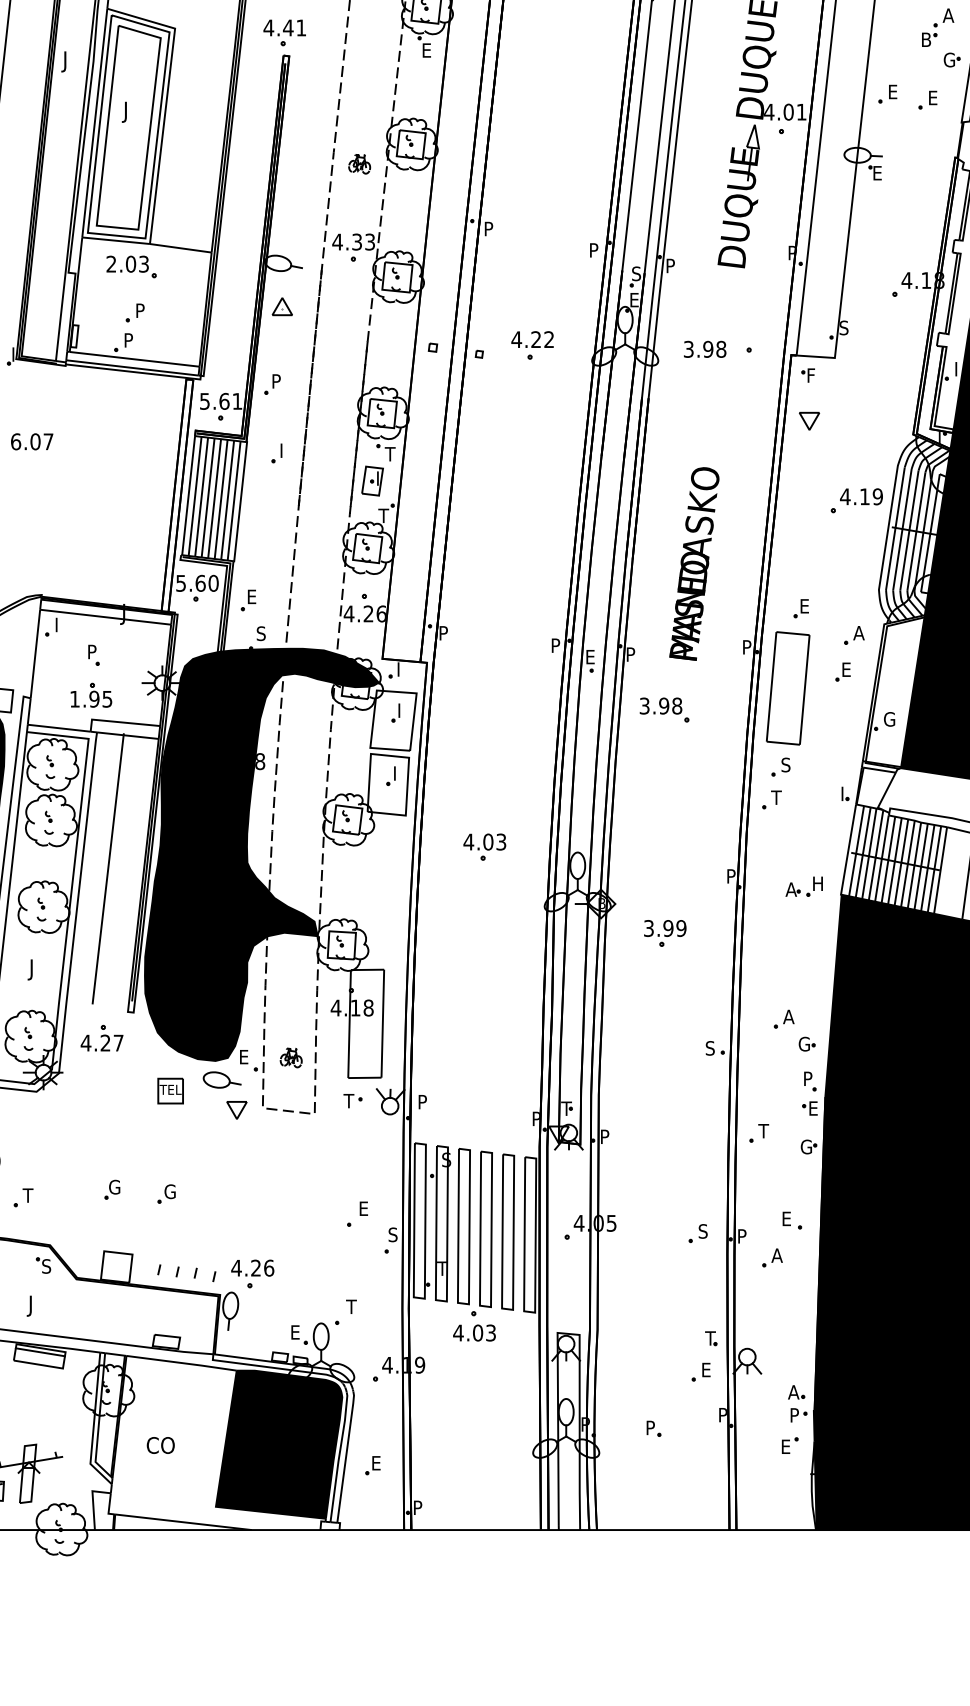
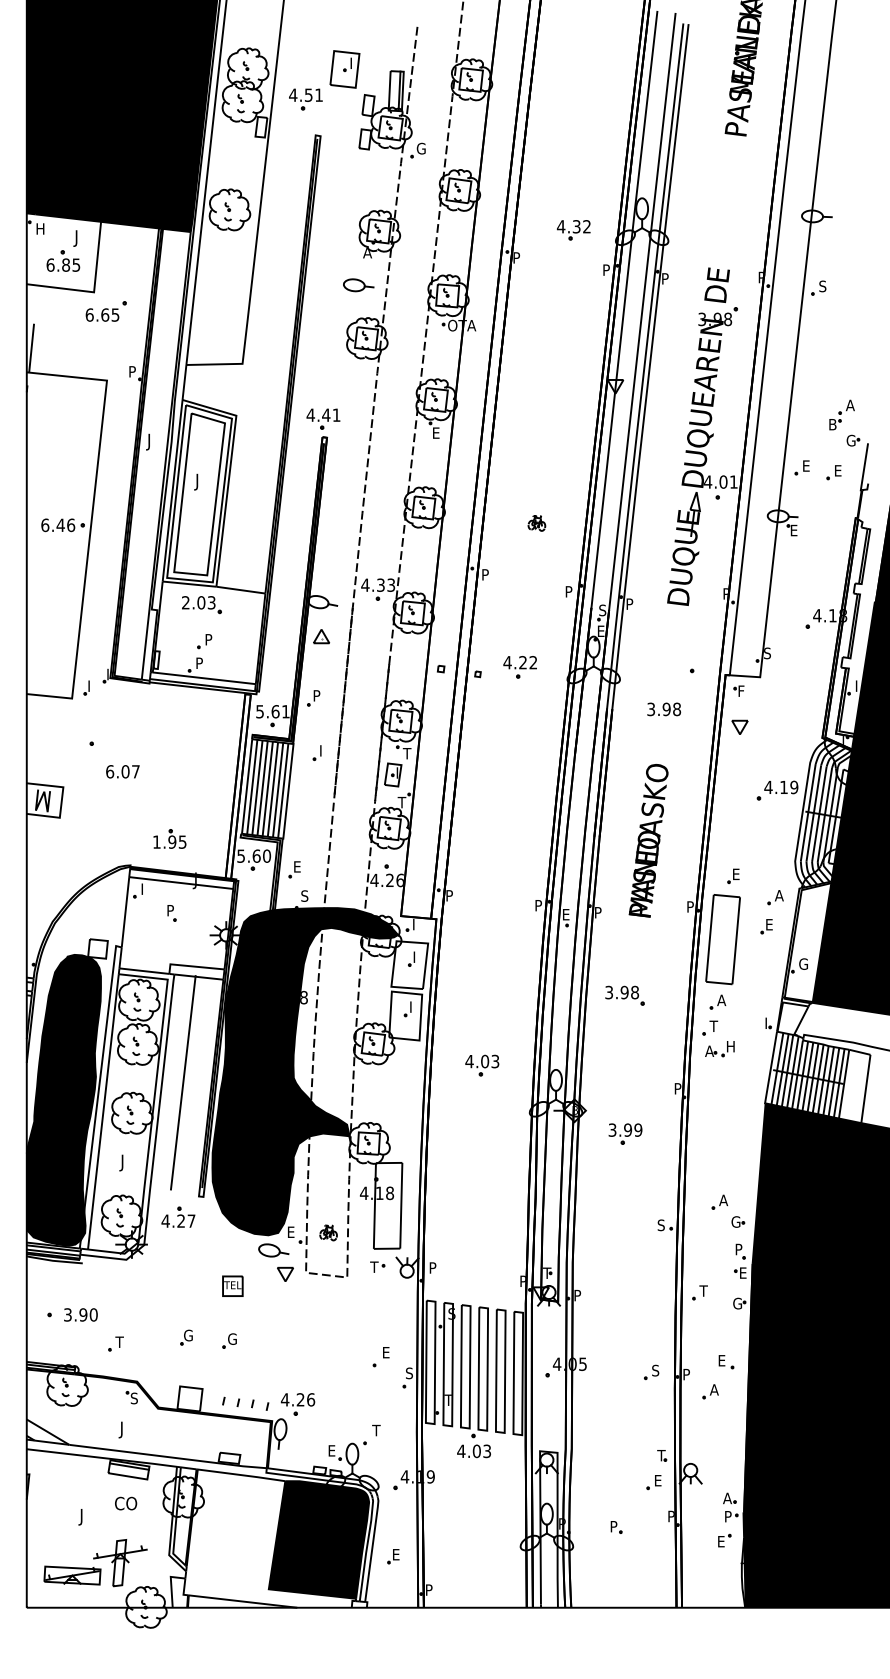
part: (359, 164) -> (536, 523), moved
text: (705, 349) -> (664, 709), moved
text: (31, 441) -> (122, 771), moved
part: (90, 694) -> (169, 838), moved
part: (663, 709) -> (624, 995), moved
text: (786, 765) -> (721, 1000), S -> A
part: (803, 887) -> (719, 1049), moved
part: (170, 1090) -> (232, 1285), moved
text: (161, 1445) -> (126, 1503), moved

